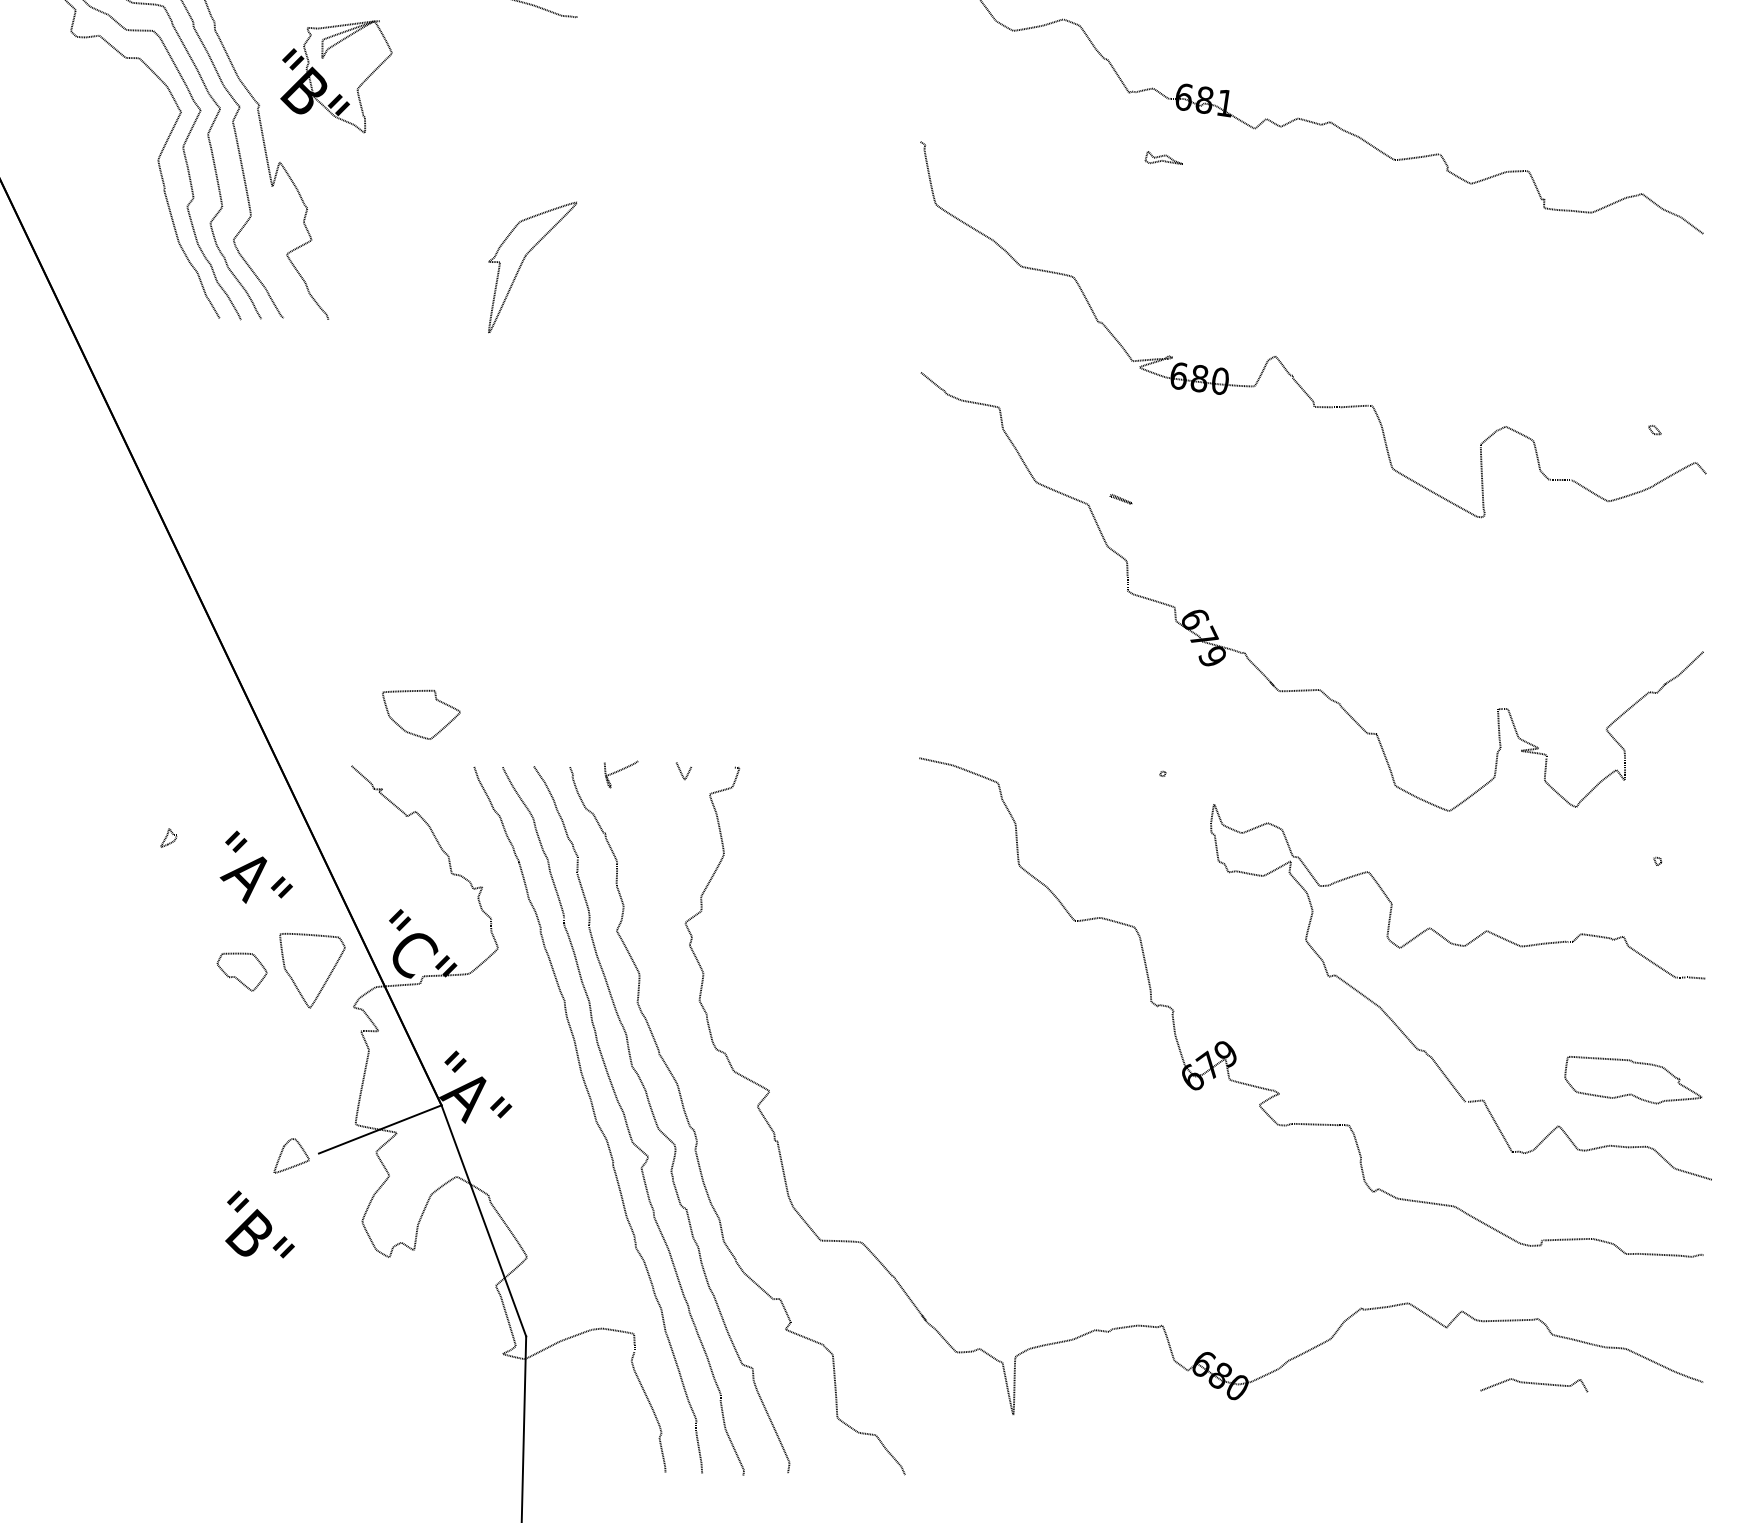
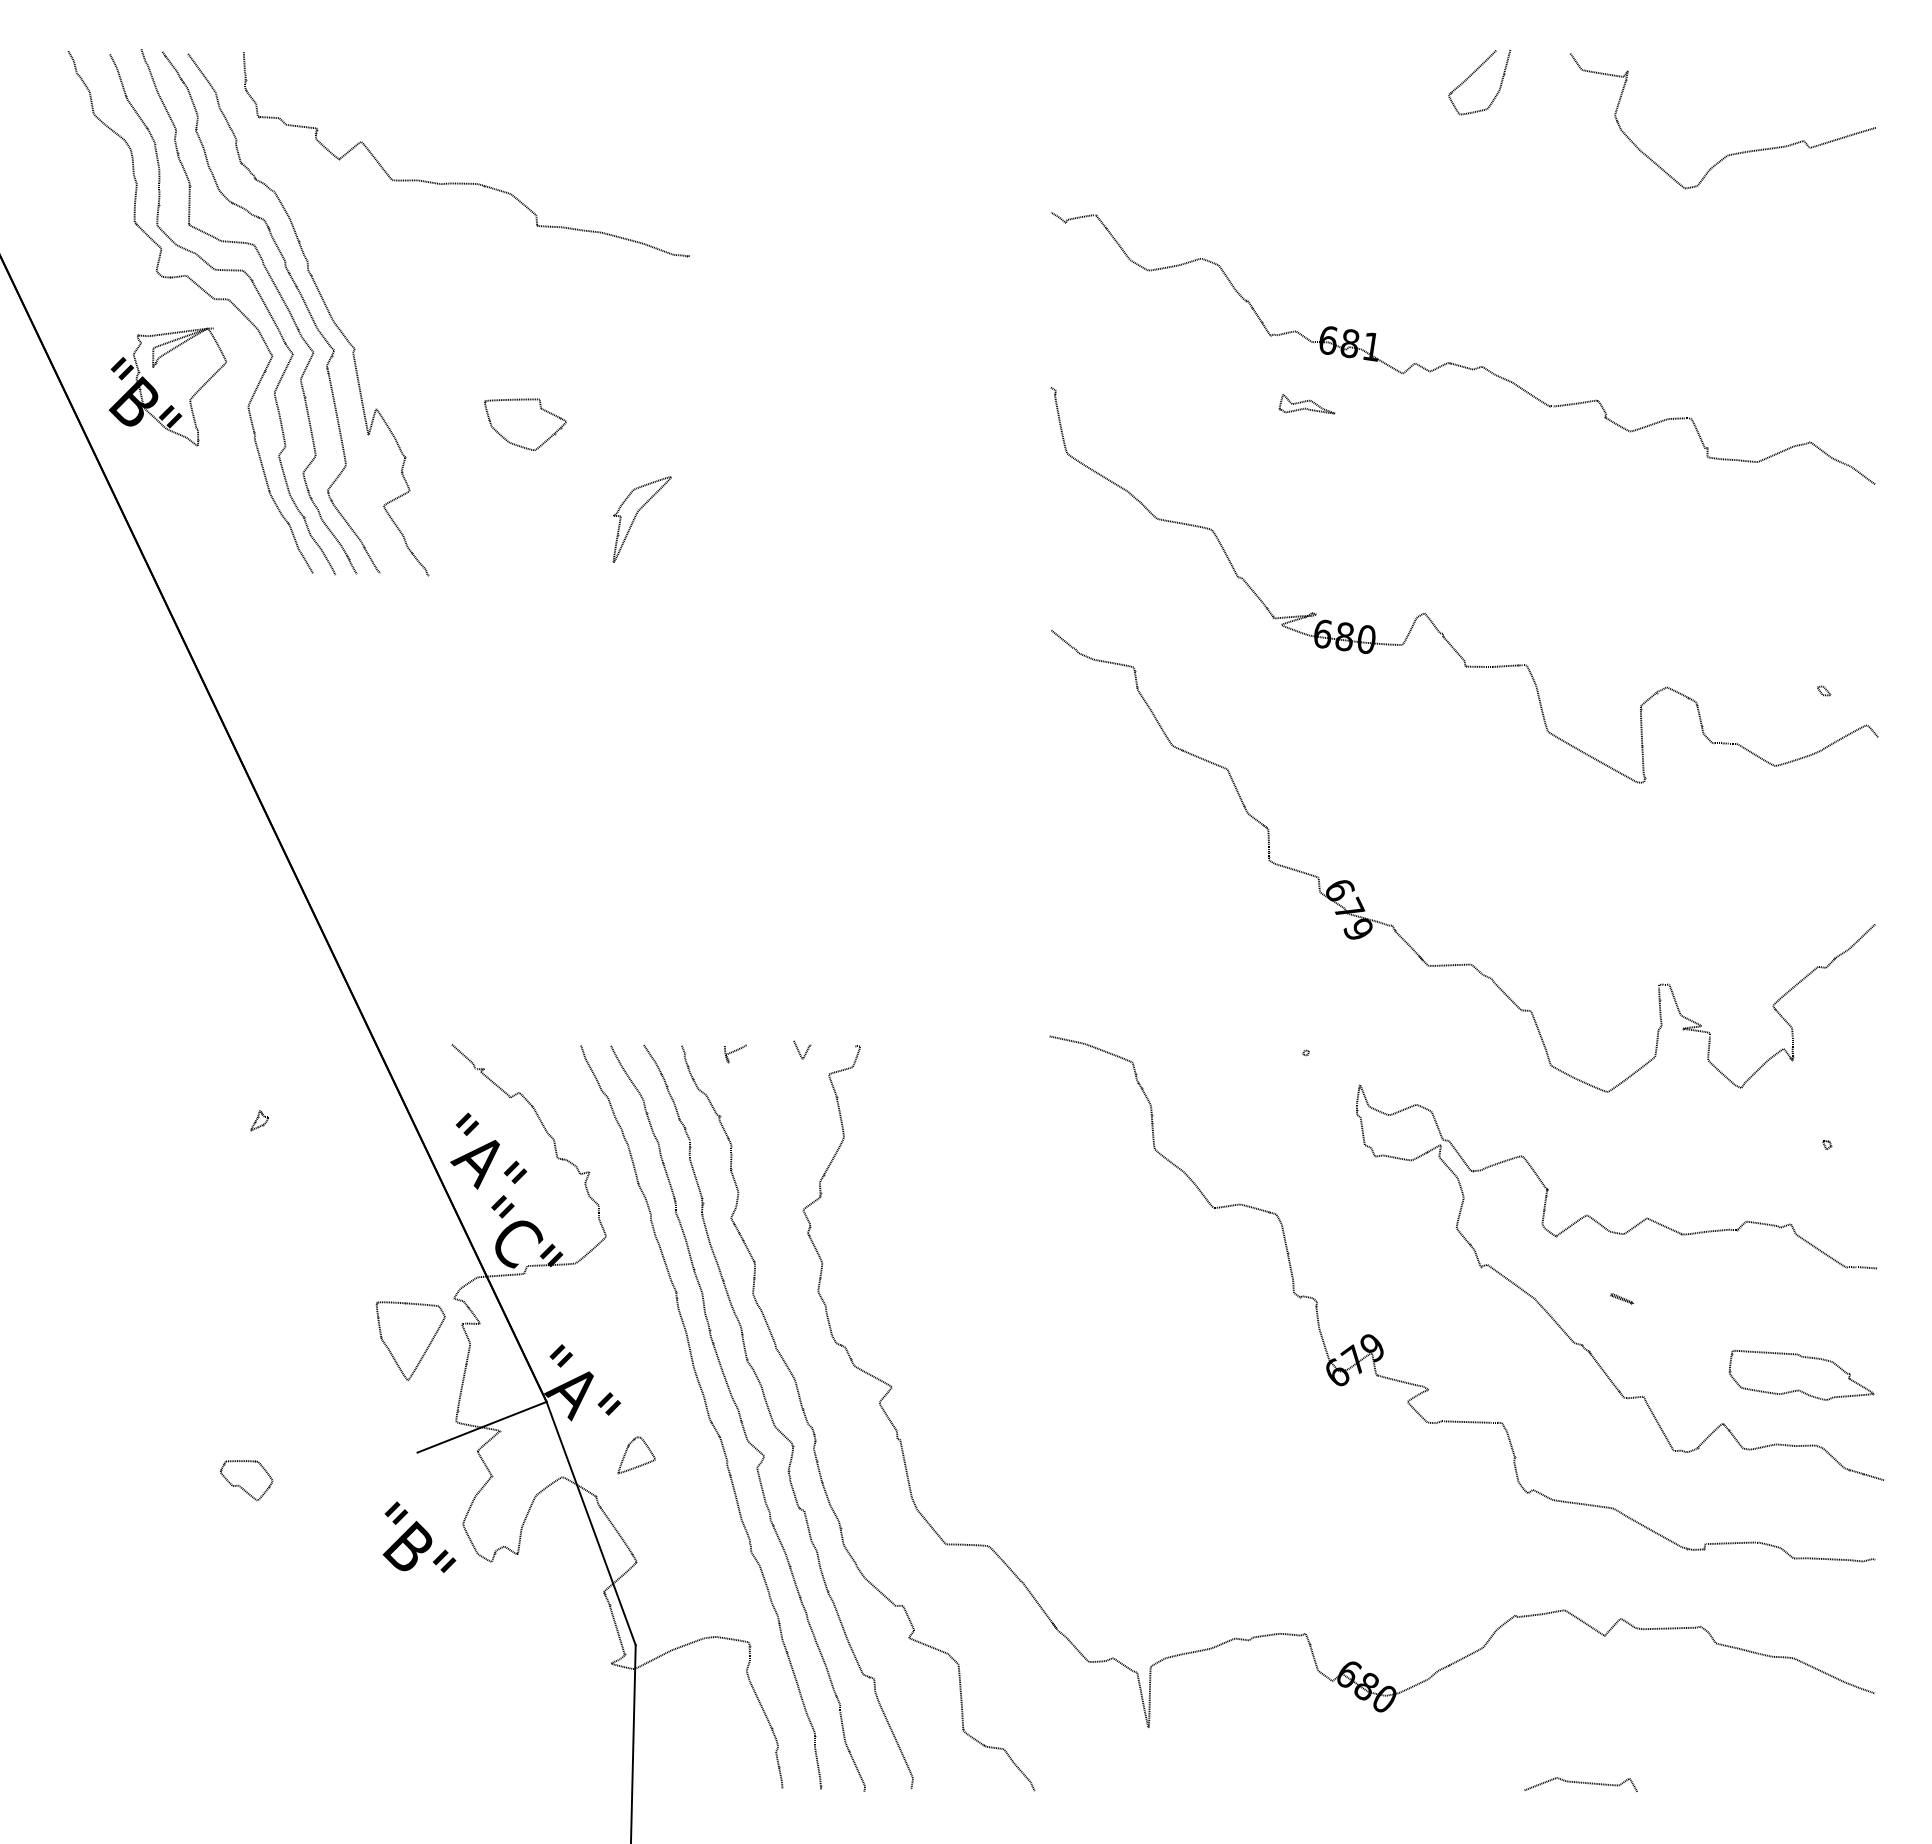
part: (336, 76) -> (167, 386), moved
part: (1163, 158) -> (1306, 404), size x1.43
part: (531, 267) -> (641, 519), size x0.62
line: (1120, 499) -> (1621, 1298), moved
part: (421, 714) -> (525, 424), moved
part: (620, 774) -> (735, 1053), size x0.62
text: (256, 866) -> (488, 1150), moved
part: (312, 970) -> (410, 1340), moved
part: (241, 972) -> (246, 1480), moved
part: (291, 1156) -> (636, 1455), moved
text: (260, 1223) -> (419, 1536), moved
curve: (1533, 1384) -> (1580, 1783), moved

